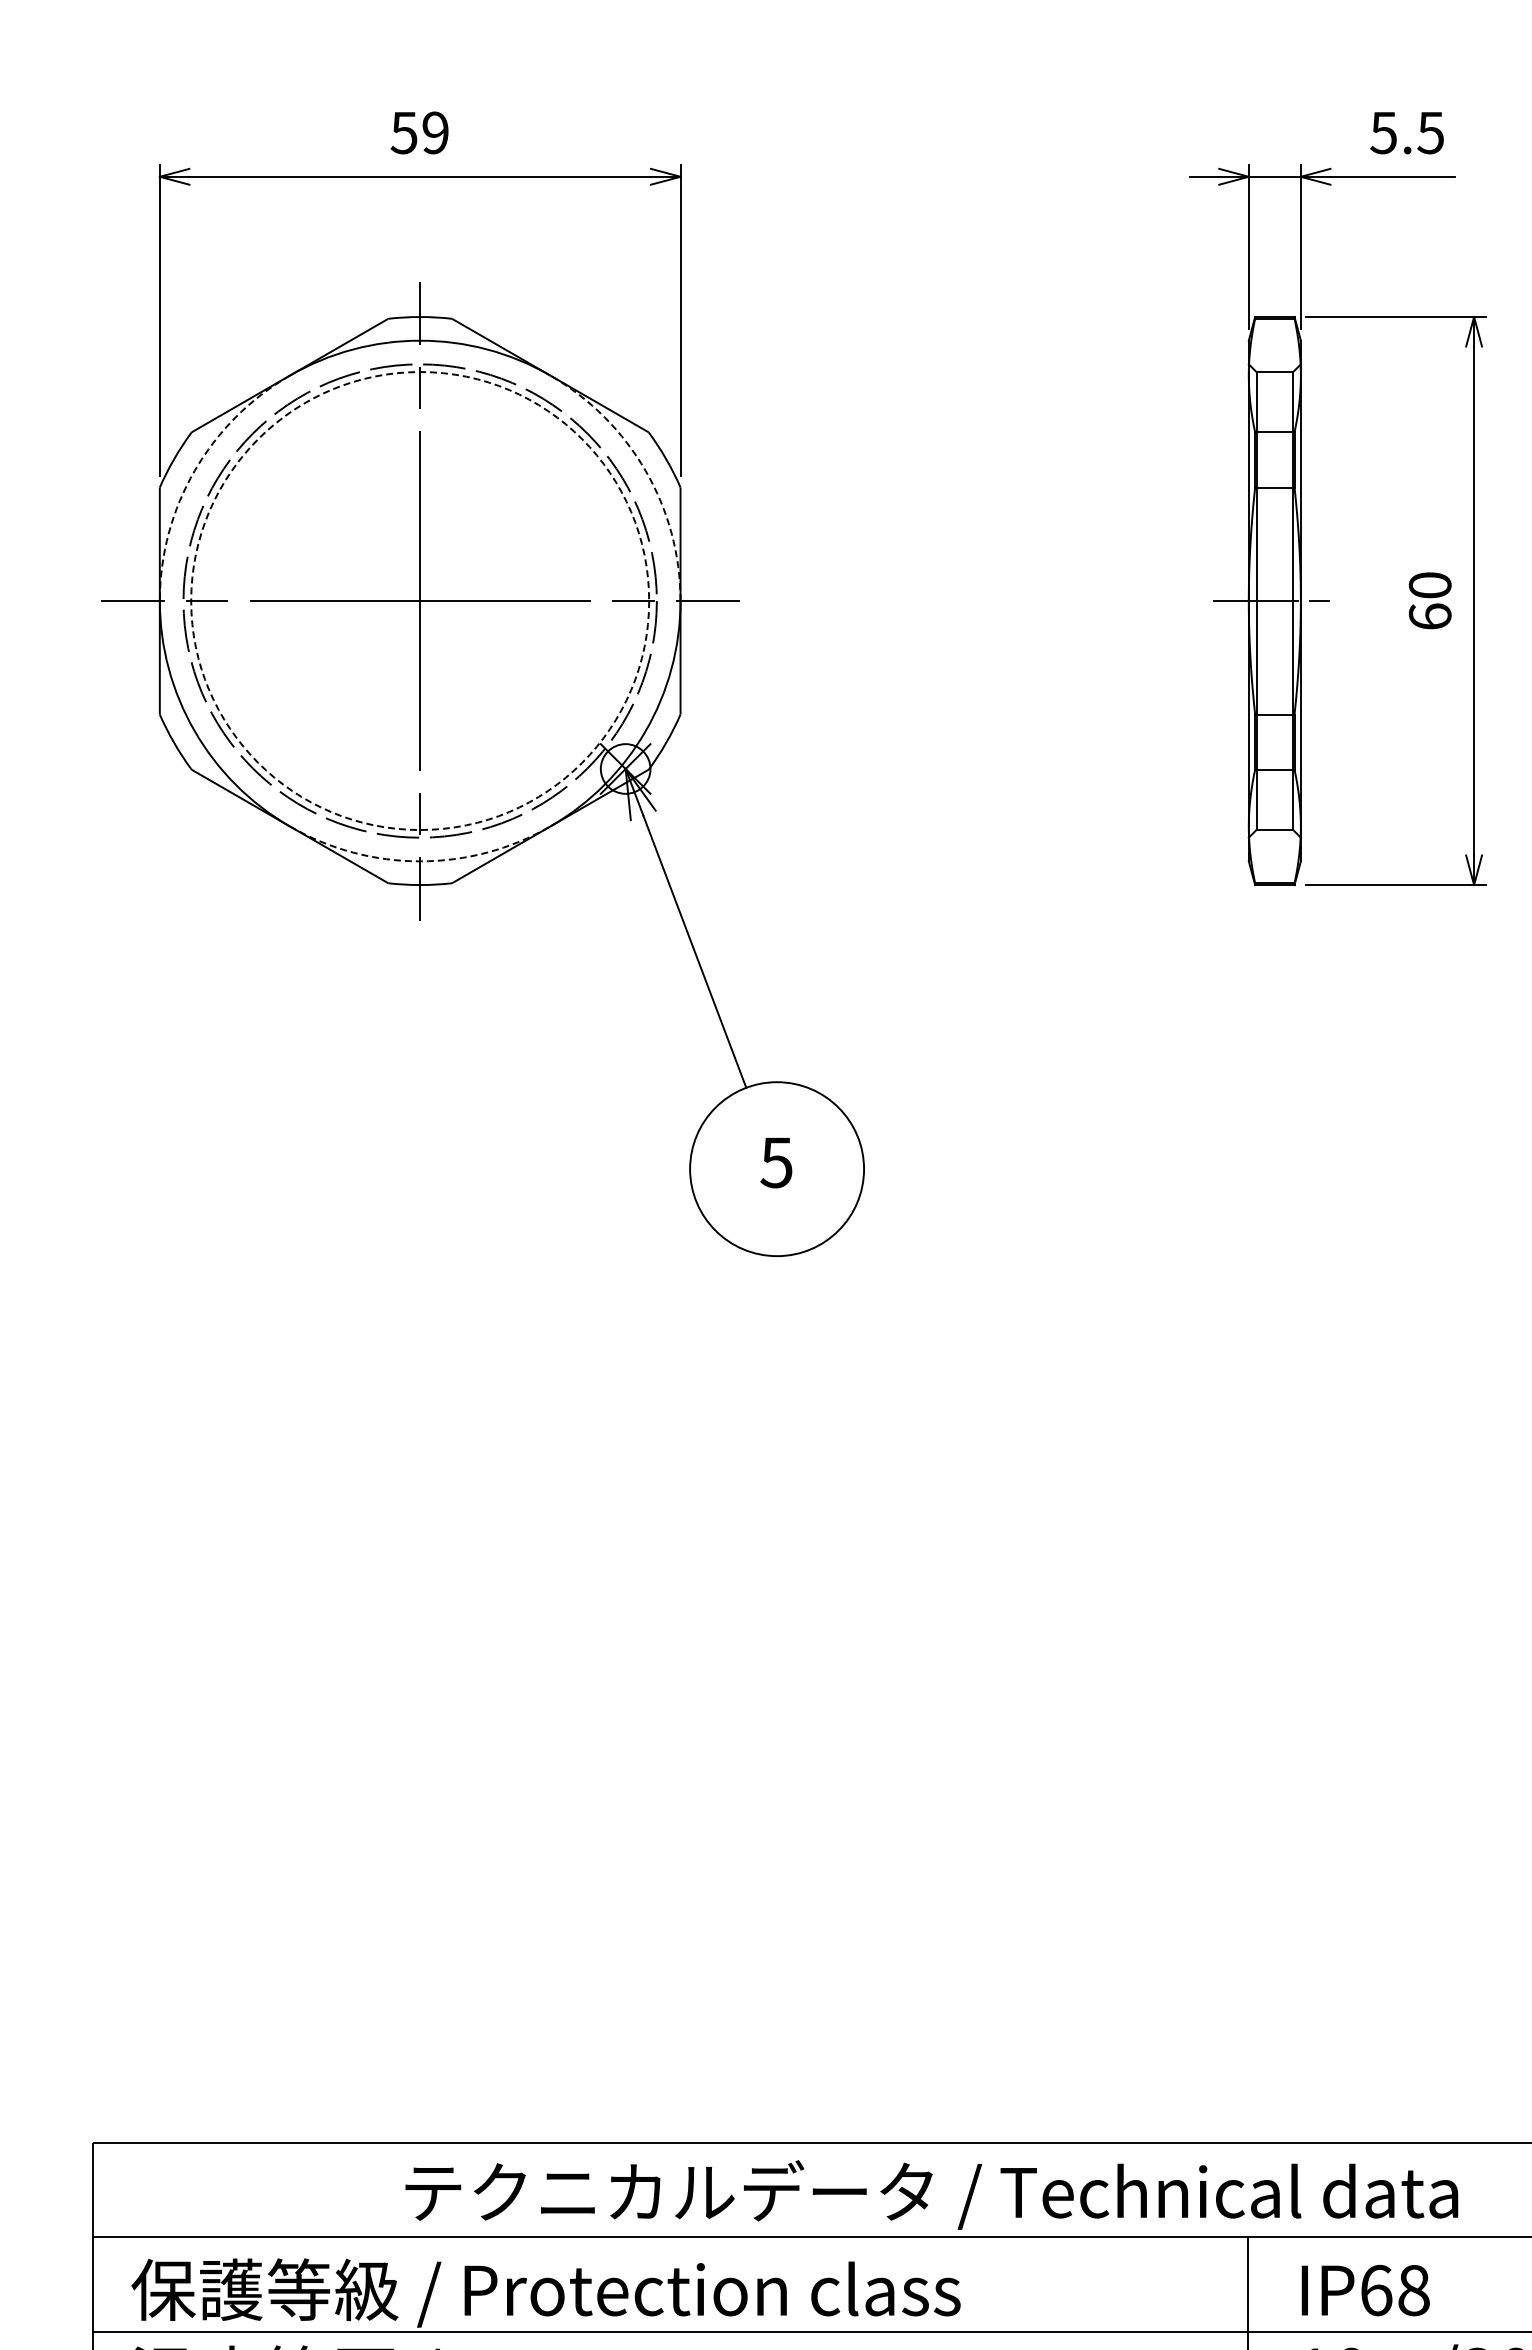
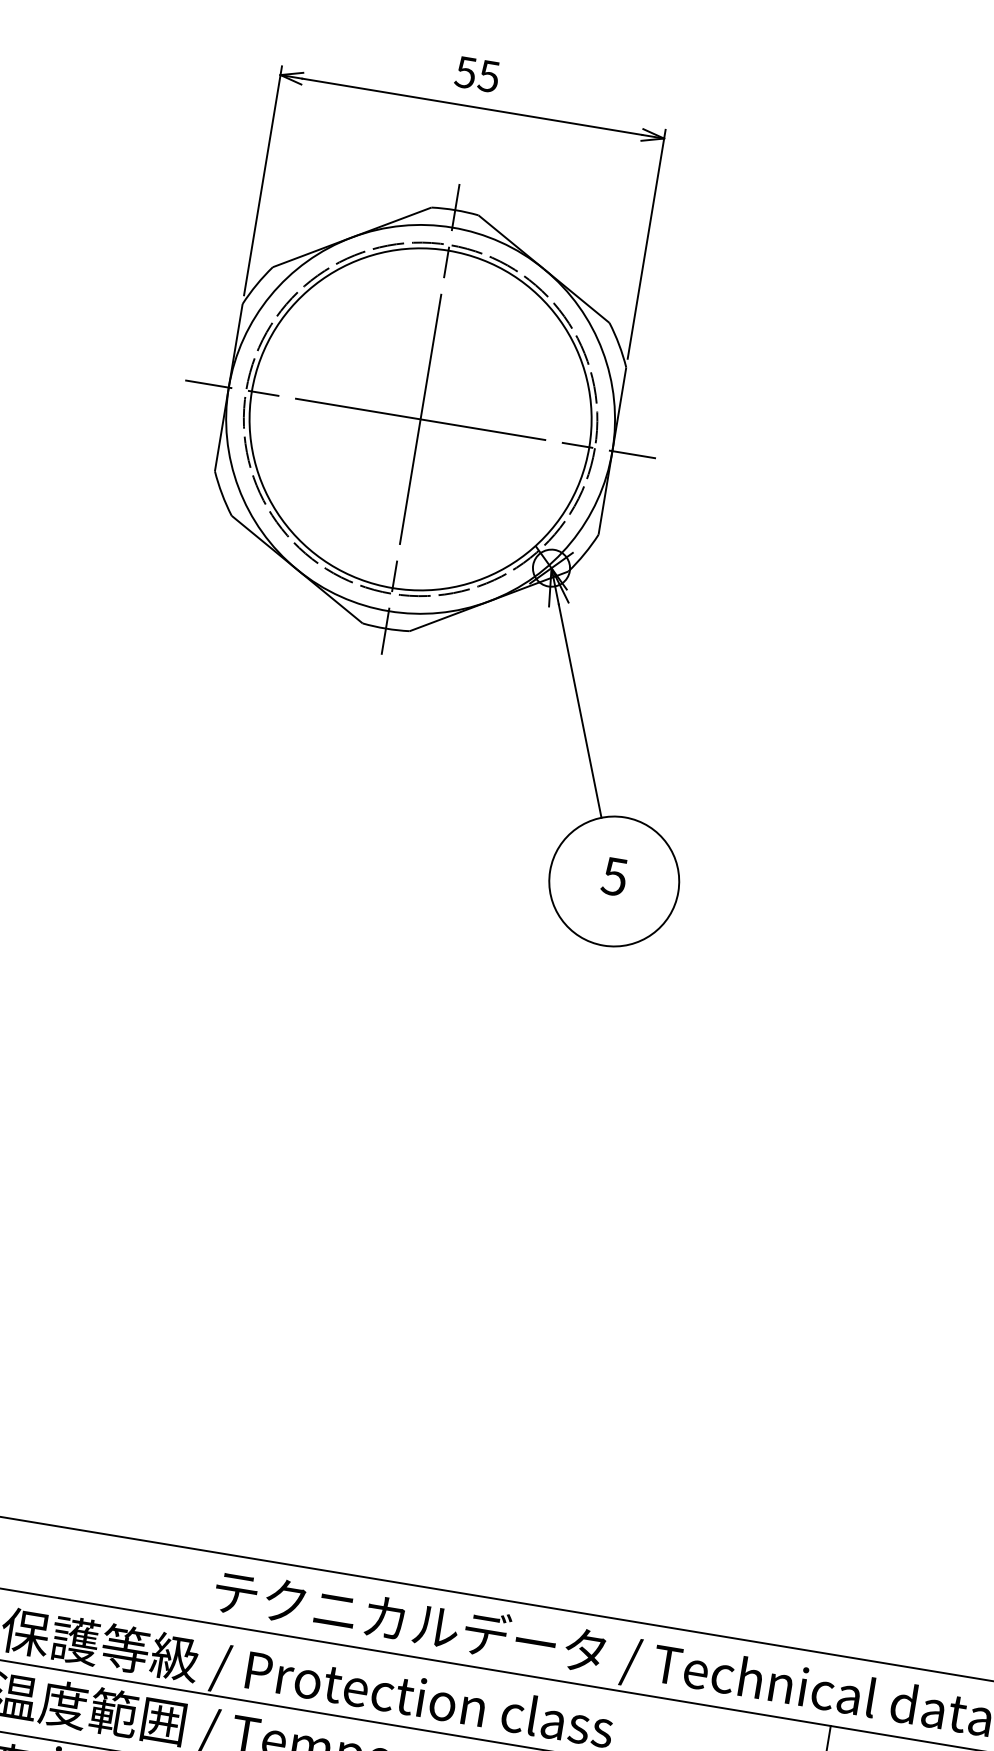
text: (435, 132) -> (489, 76), 59 -> 55
arc: (194, 470) -> (270, 295), dashed -> solid
arc: (645, 470) -> (602, 350), dashed -> solid
circle: (420, 601) -> (420, 419), dashed -> solid
arc: (420, 861) -> (389, 611), dashed -> solid

